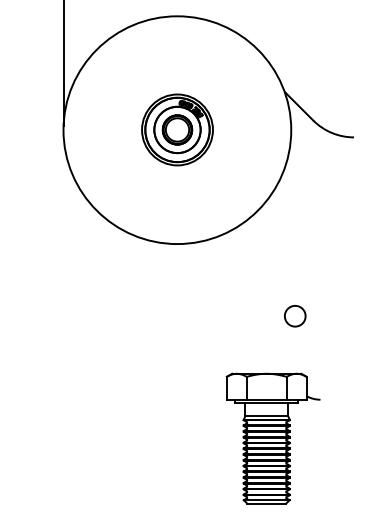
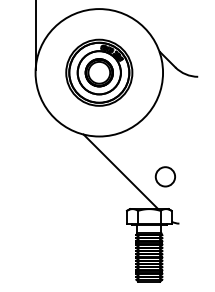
part: (177, 129) -> (99, 72), size x1.67
line: (215, 306) -> (120, 171), added
circle: (293, 315) -> (164, 176), size x1.67

